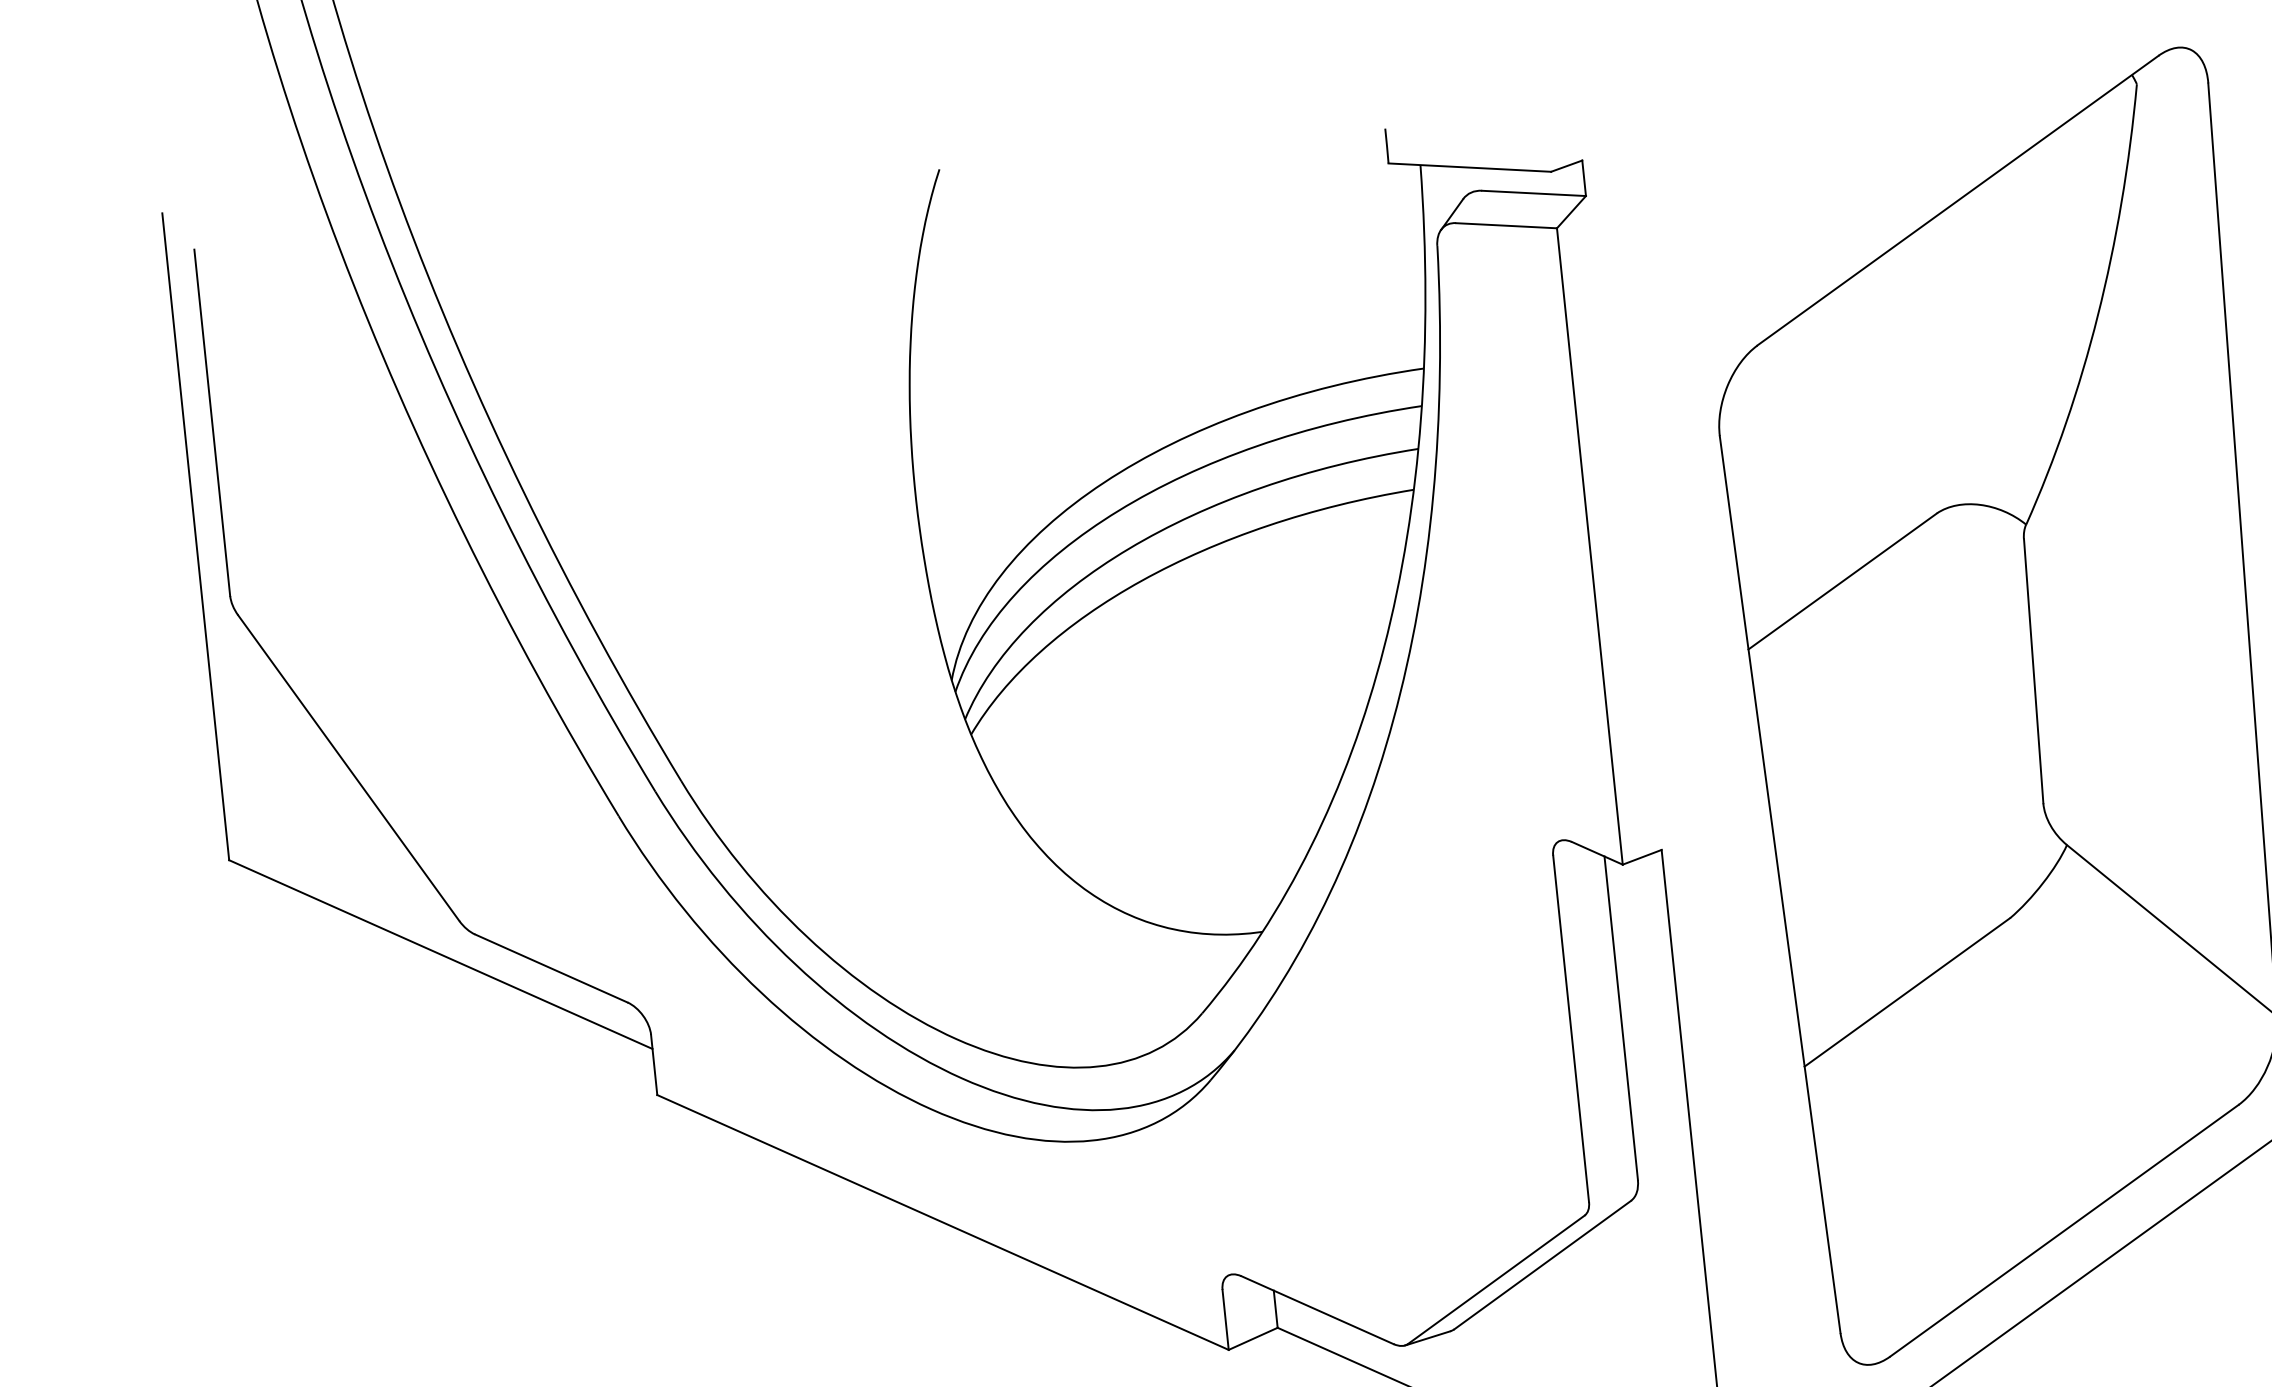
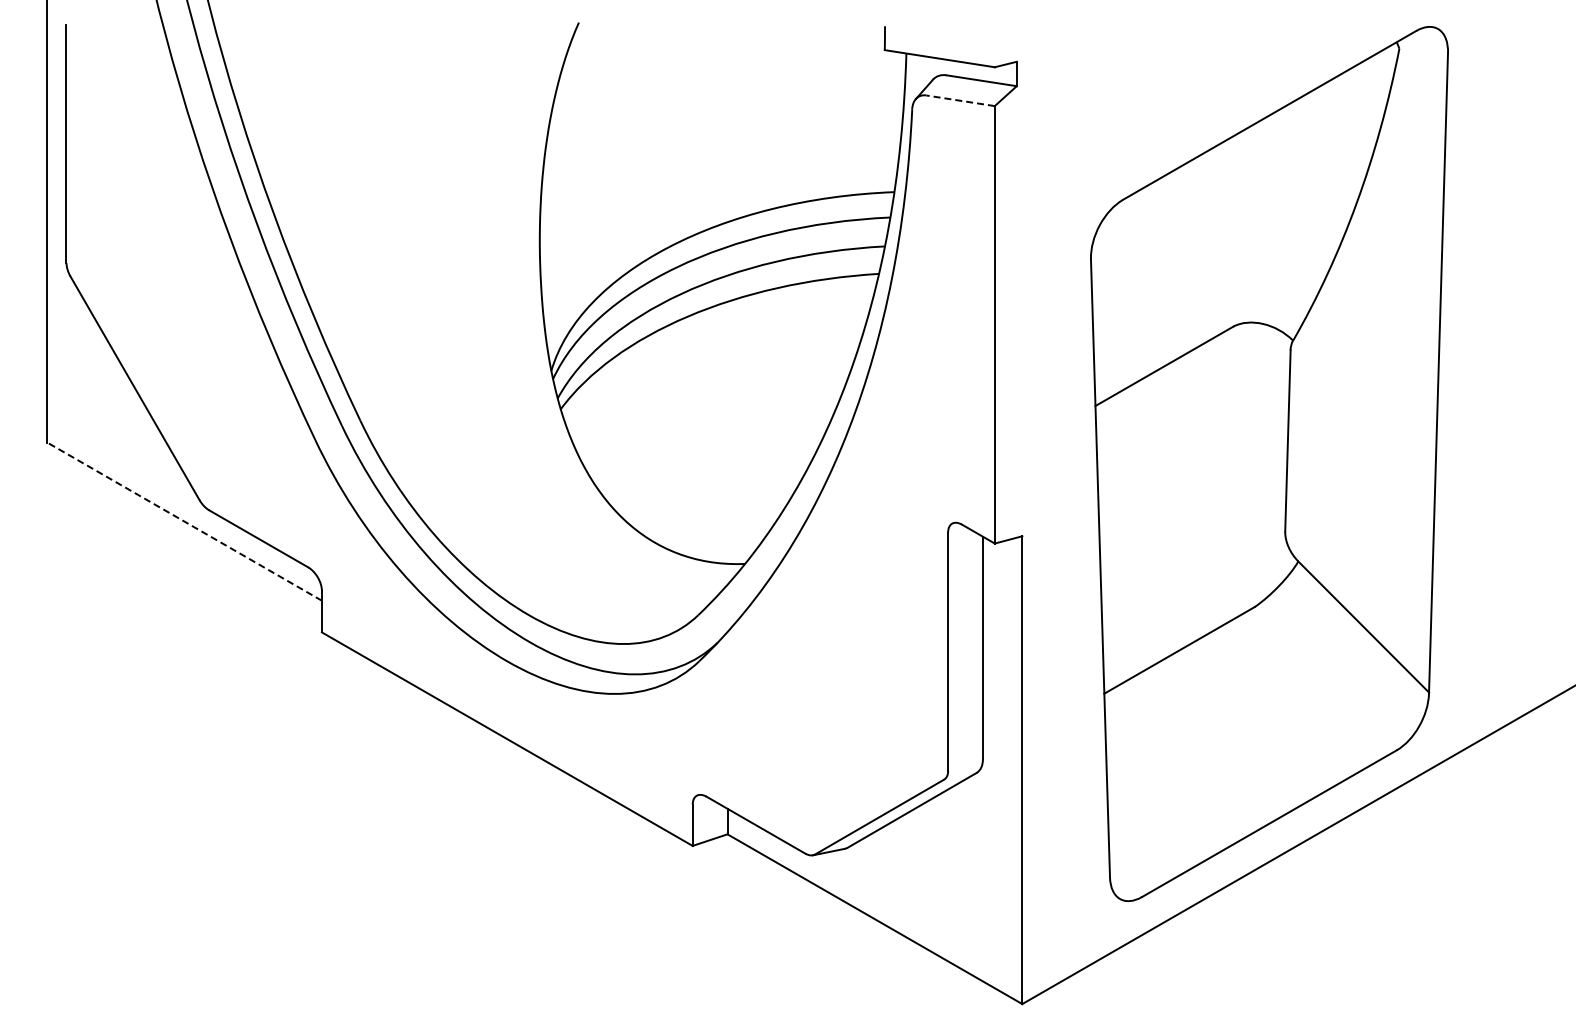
line: (1506, 225) -> (960, 100), solid -> dashed
line: (440, 954) -> (184, 521), solid -> dashed

